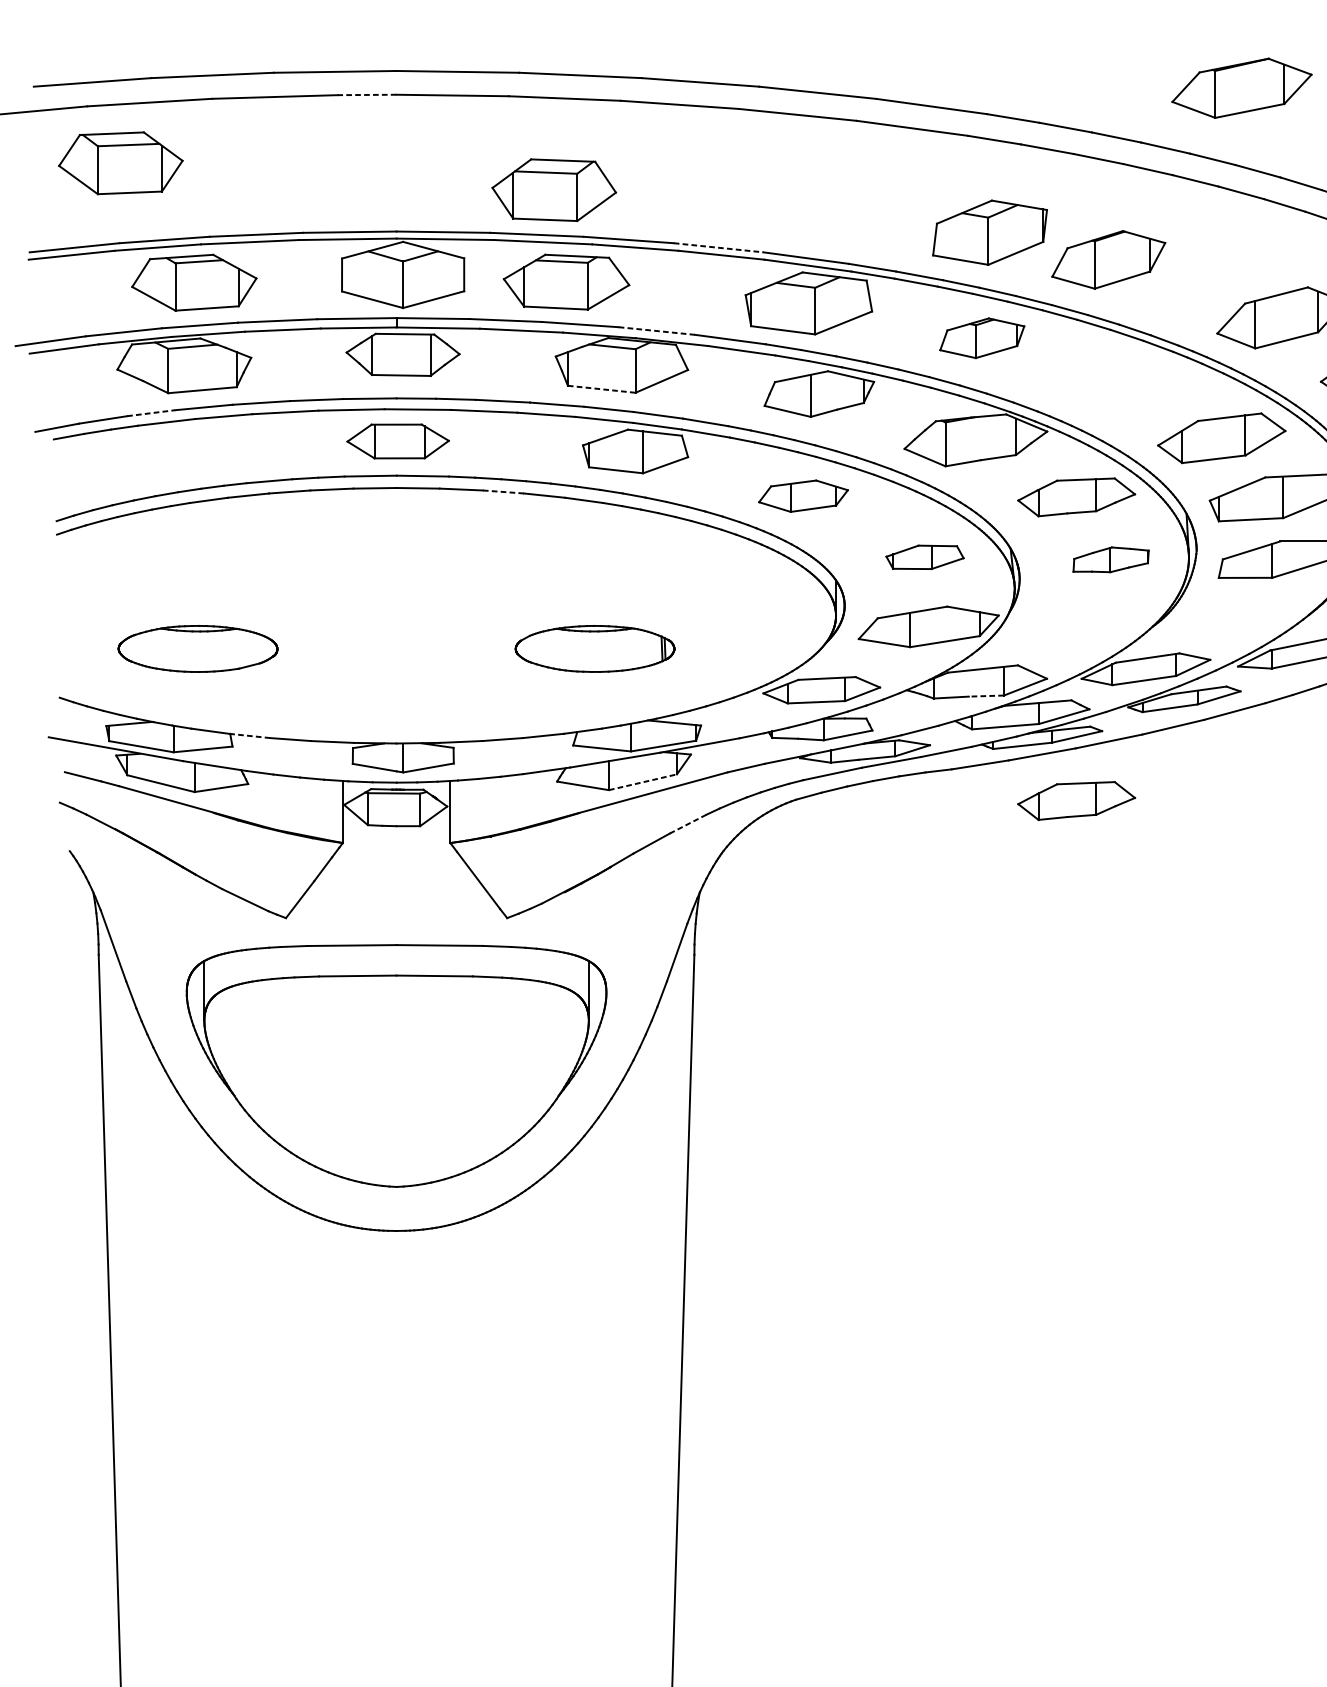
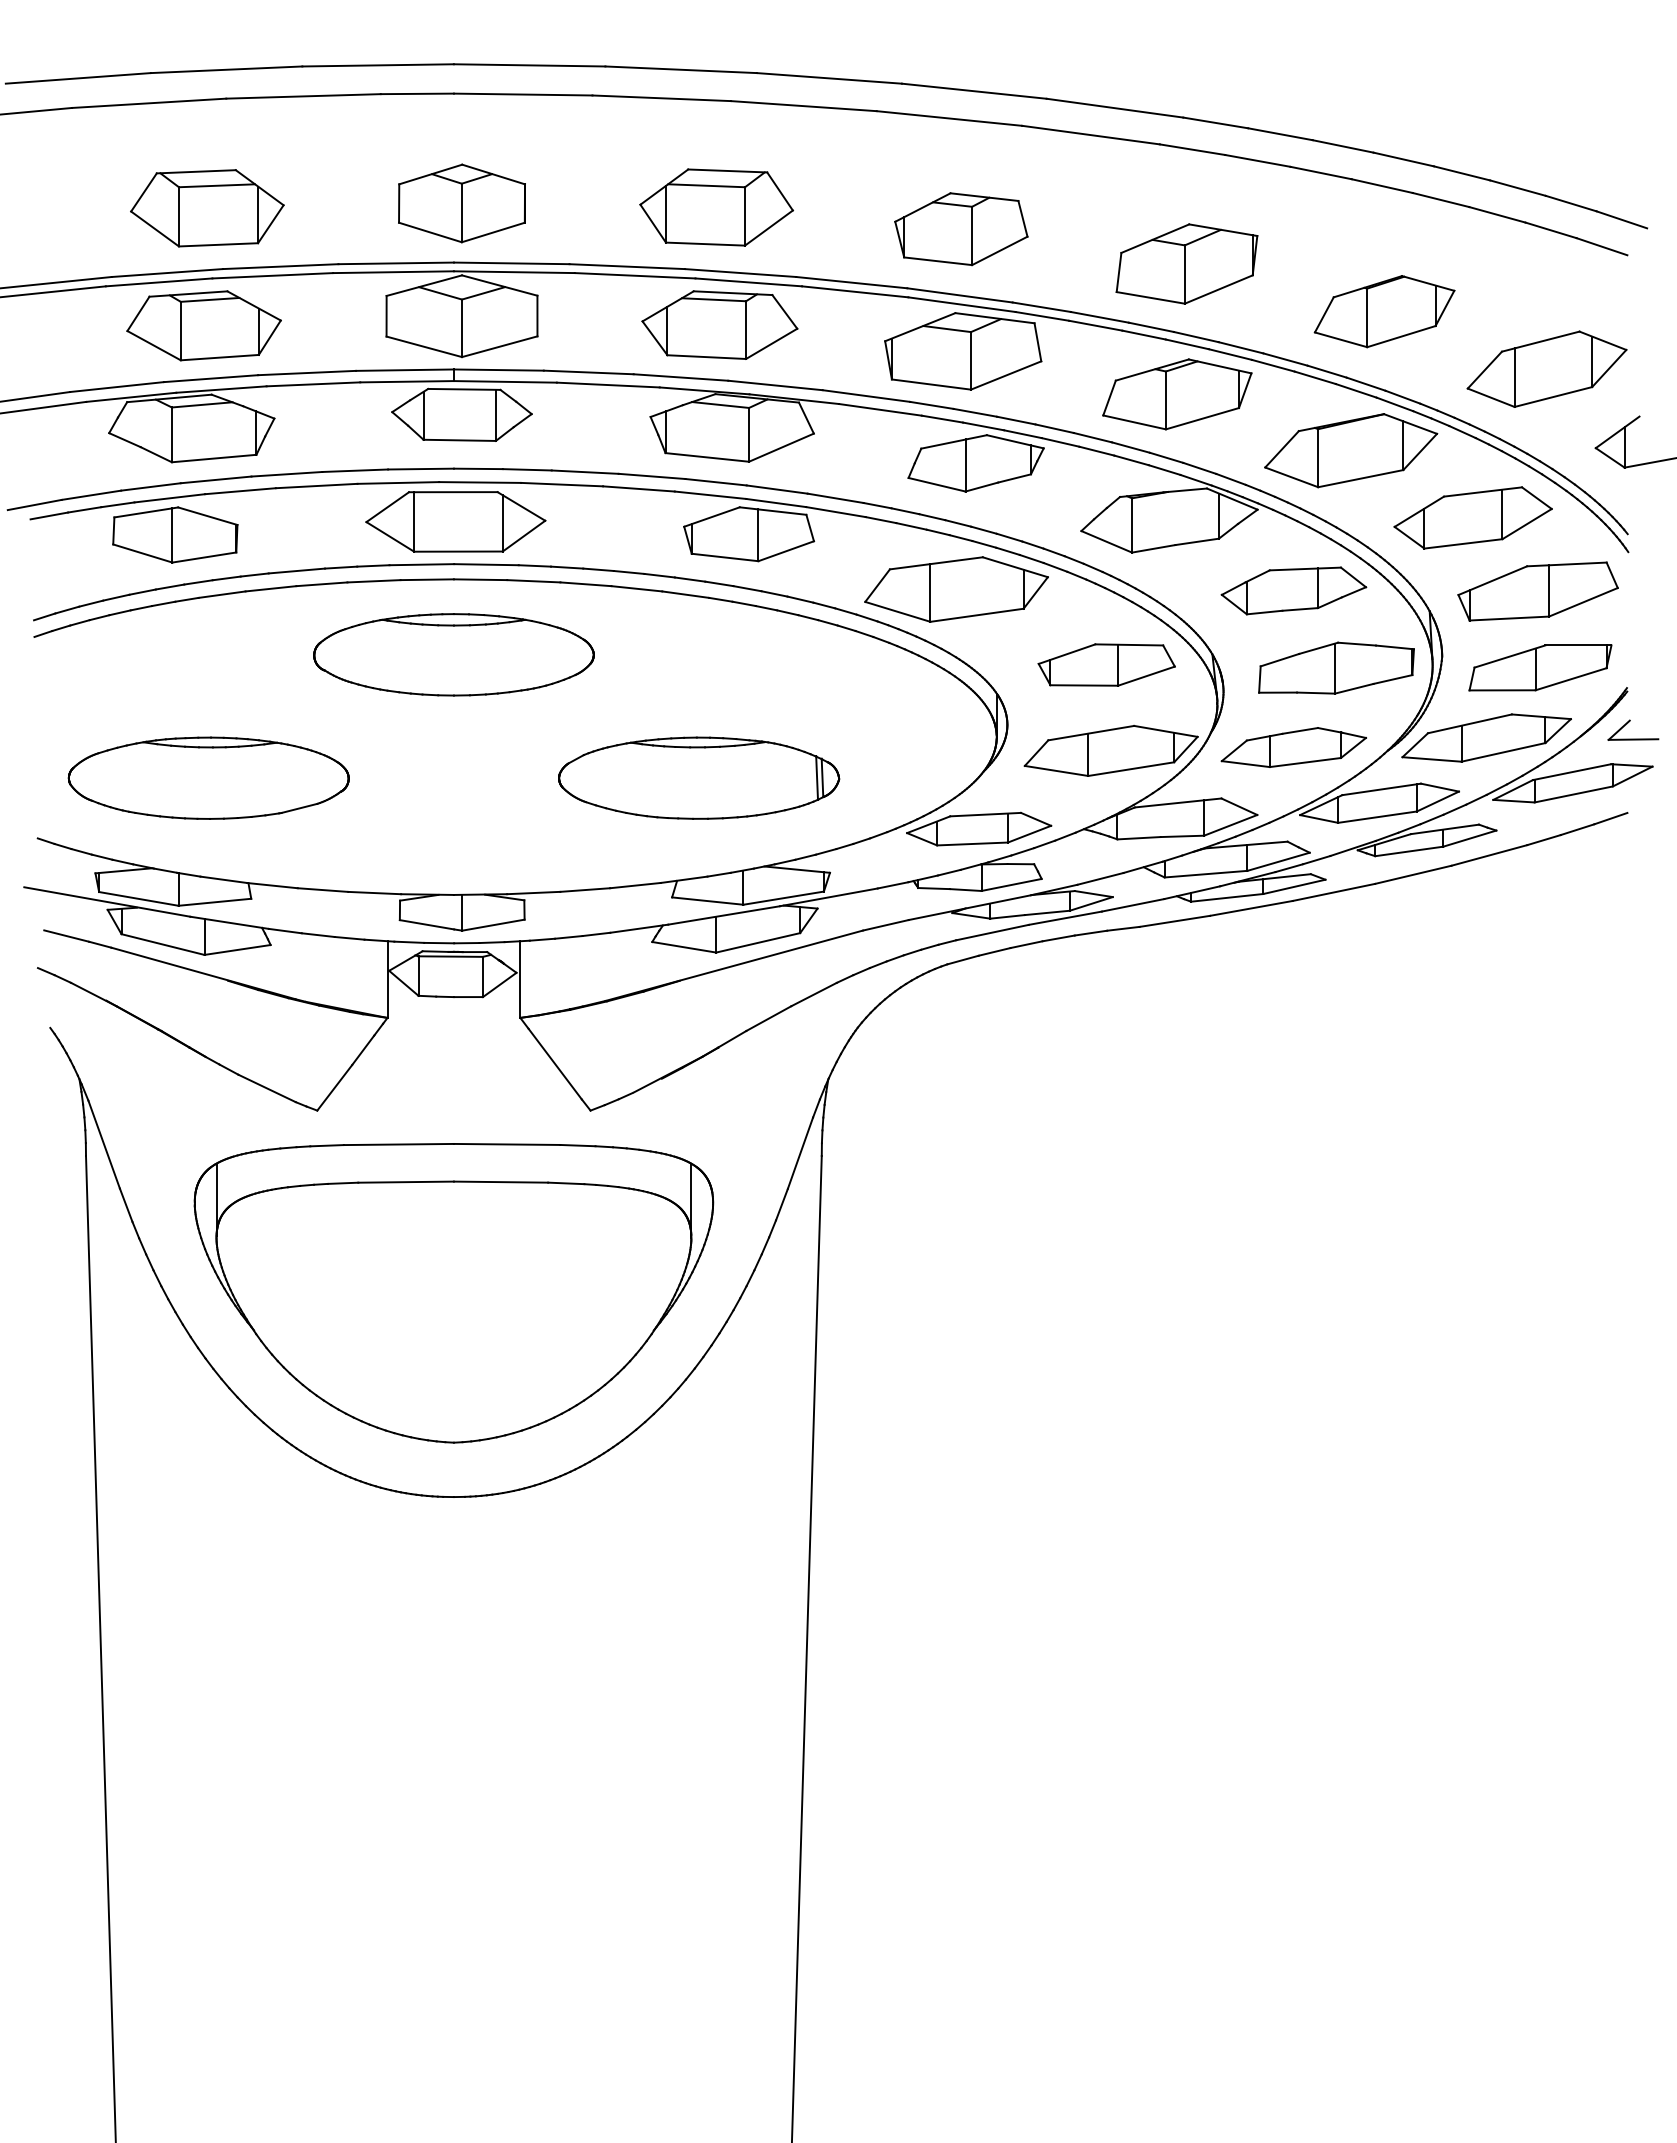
part: (1242, 88) -> (1351, 450), moved
line: (367, 94) -> (417, 93), dashed -> solid
part: (120, 163) -> (207, 208), moved
part: (402, 183) -> (461, 203), added
part: (554, 190) -> (716, 207), moved
part: (807, 204) -> (961, 229), added
line: (718, 247) -> (851, 282), dashed -> solid
part: (1108, 259) -> (1384, 311), moved
part: (566, 281) -> (719, 324), moved
line: (656, 331) -> (775, 385), dashed -> solid
part: (982, 338) -> (1177, 394), size x1.43
line: (601, 389) -> (707, 457), dashed -> solid
line: (151, 412) -> (151, 486), dashed -> solid
part: (397, 441) -> (455, 521), size x1.43
part: (171, 451) -> (175, 534), added
line: (503, 492) -> (585, 584), dashed -> solid
part: (803, 496) -> (956, 589), size x1.67
part: (396, 548) -> (453, 654), added
part: (924, 556) -> (1106, 664), size x1.43
part: (1111, 559) -> (1336, 667), size x1.67
part: (1232, 616) -> (1486, 737), added
part: (1076, 624) -> (1293, 747), added
part: (197, 648) -> (208, 777), size x1.43
part: (595, 648) -> (699, 777), size x1.43
line: (986, 696) -> (1182, 836), dashed -> solid
line: (250, 735) -> (273, 885), dashed -> solid
line: (643, 782) -> (758, 942), dashed -> solid
part: (1076, 800) -> (1293, 965), removed
line: (688, 824) -> (814, 994), dashed -> solid

